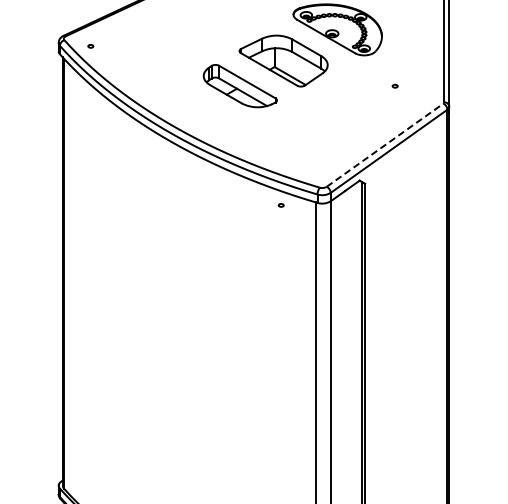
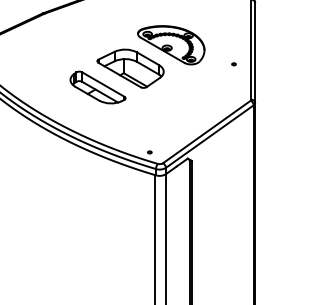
part: (394, 85) -> (233, 63), moved
line: (385, 145) -> (207, 132), dashed -> solid
part: (280, 205) -> (149, 152), moved

